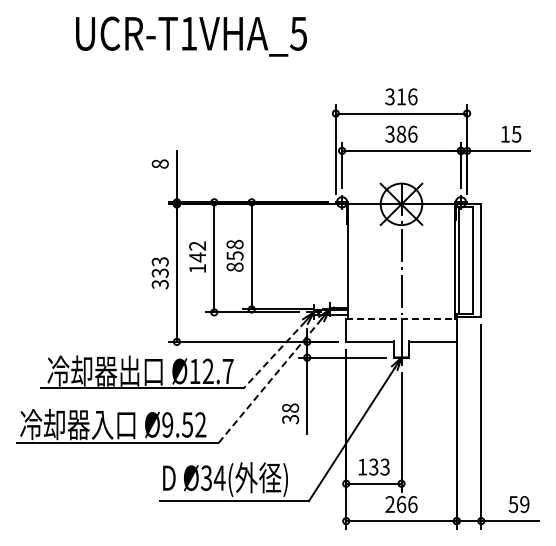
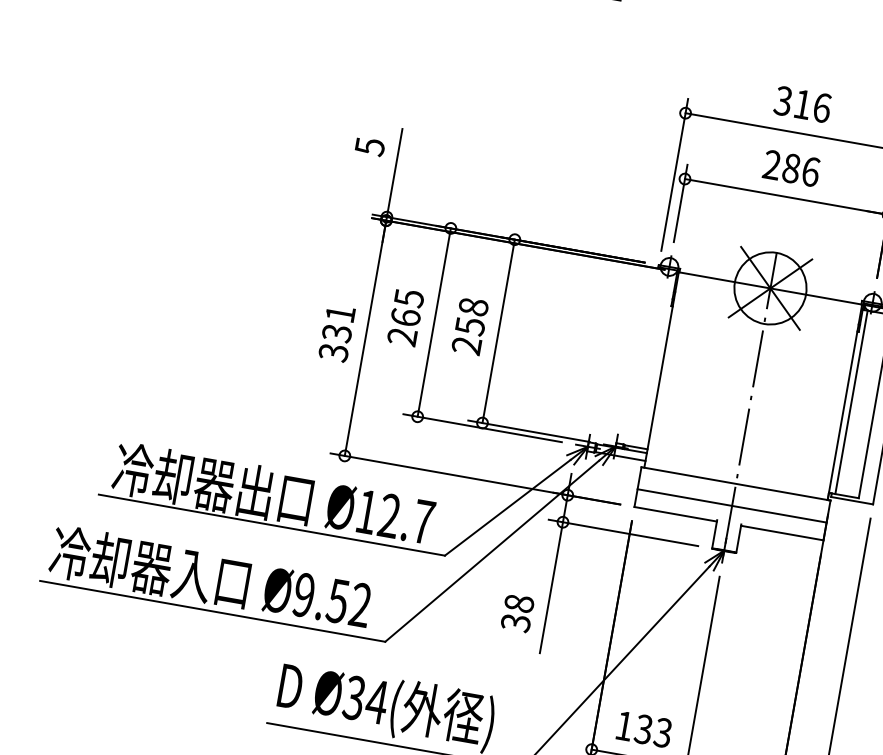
text: (389, 134) -> (771, 165), 386 -> 286
text: (159, 163) -> (368, 145), 8 -> 5
text: (197, 257) -> (405, 317), 142 -> 265
text: (159, 261) -> (339, 313), 333 -> 331
text: (234, 266) -> (466, 344), 858 -> 258
line: (402, 318) -> (737, 483), dashed -> solid
line: (401, 331) -> (732, 505), added
line: (274, 355) -> (507, 508), dashed -> solid
line: (270, 381) -> (492, 551), dashed -> solid

